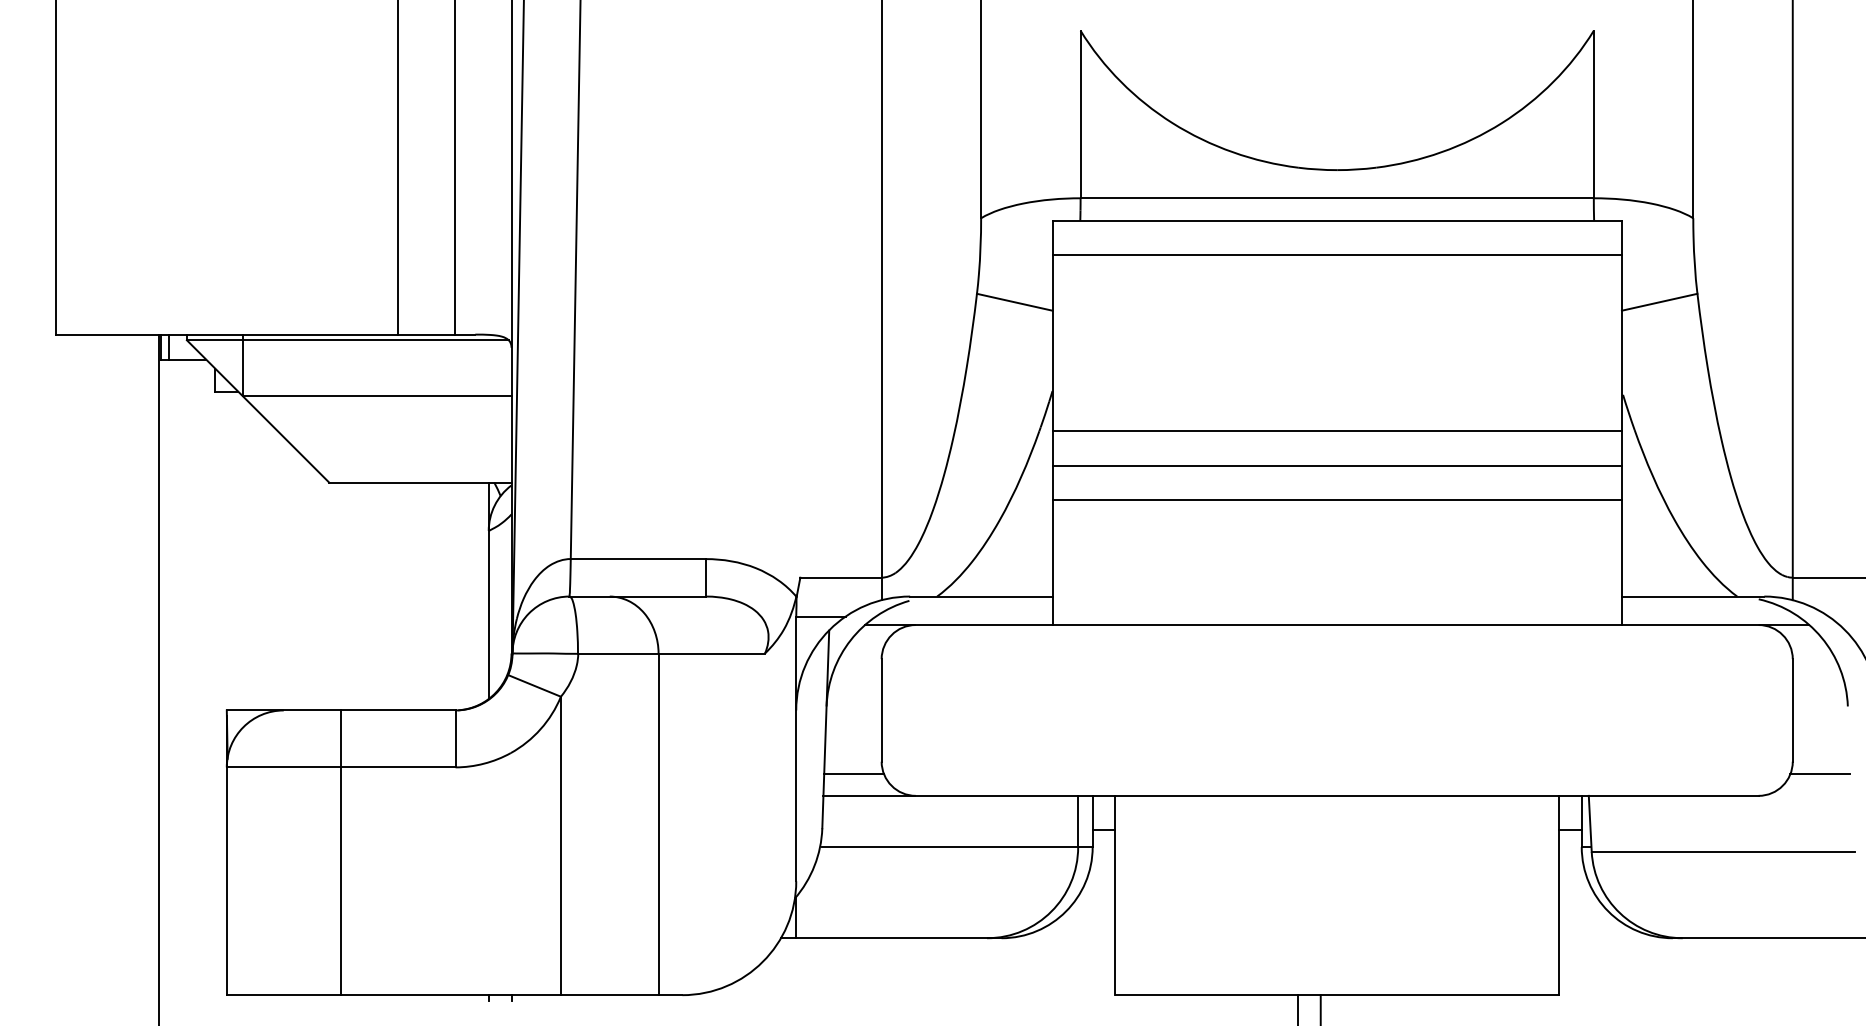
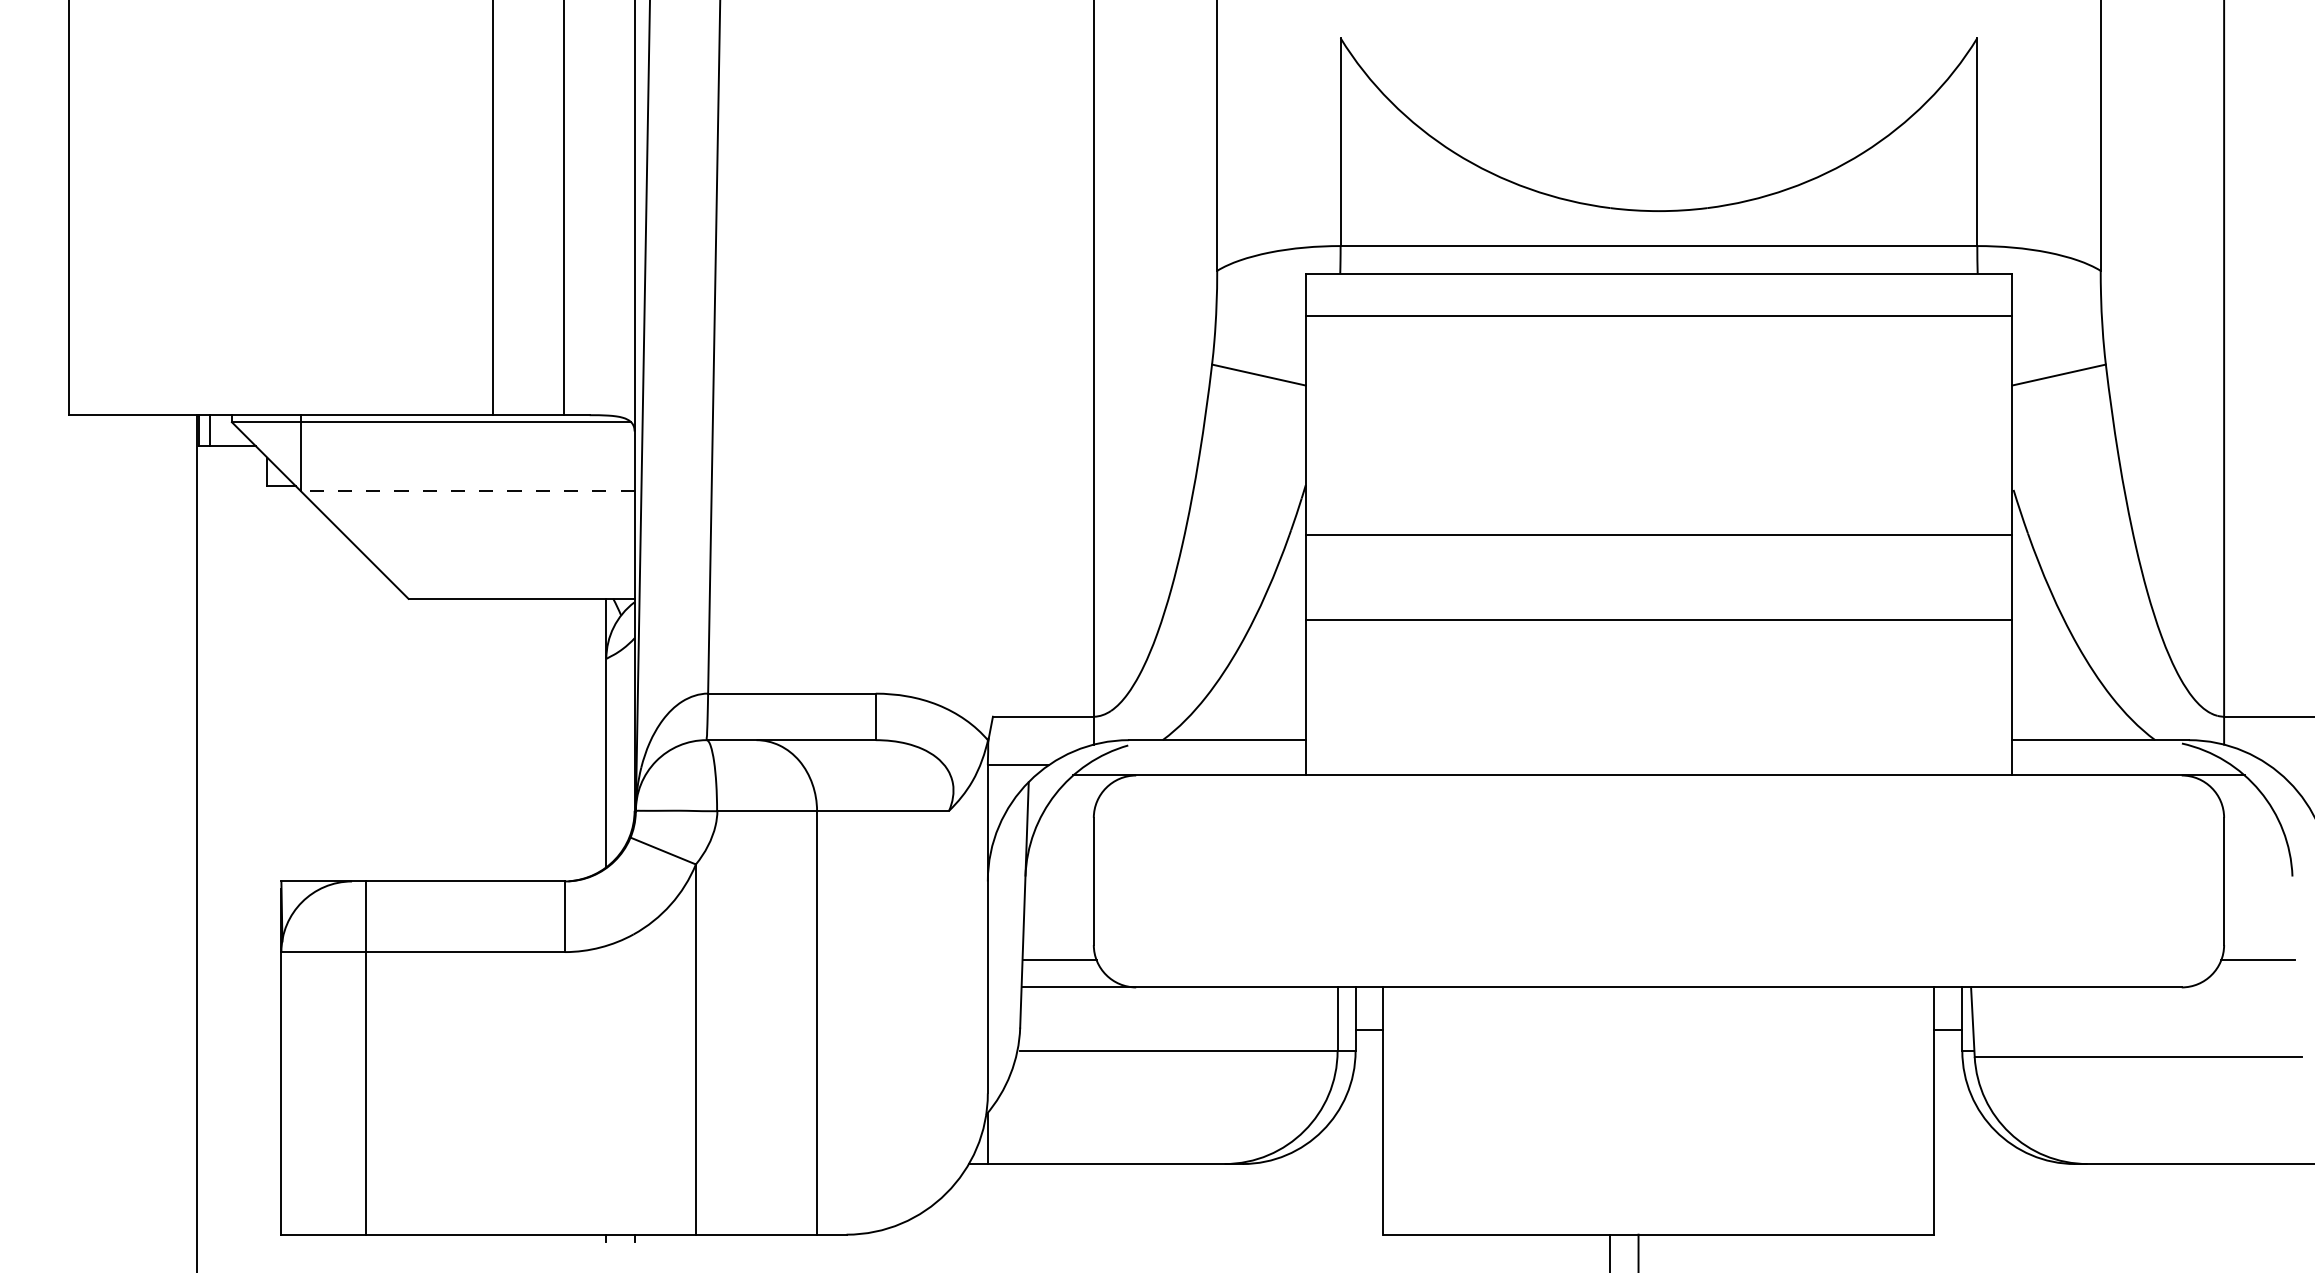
line: (376, 396) -> (467, 491), solid -> dashed
line: (1336, 465) -> (1658, 577), removed
line: (340, 852) -> (365, 1057), moved

